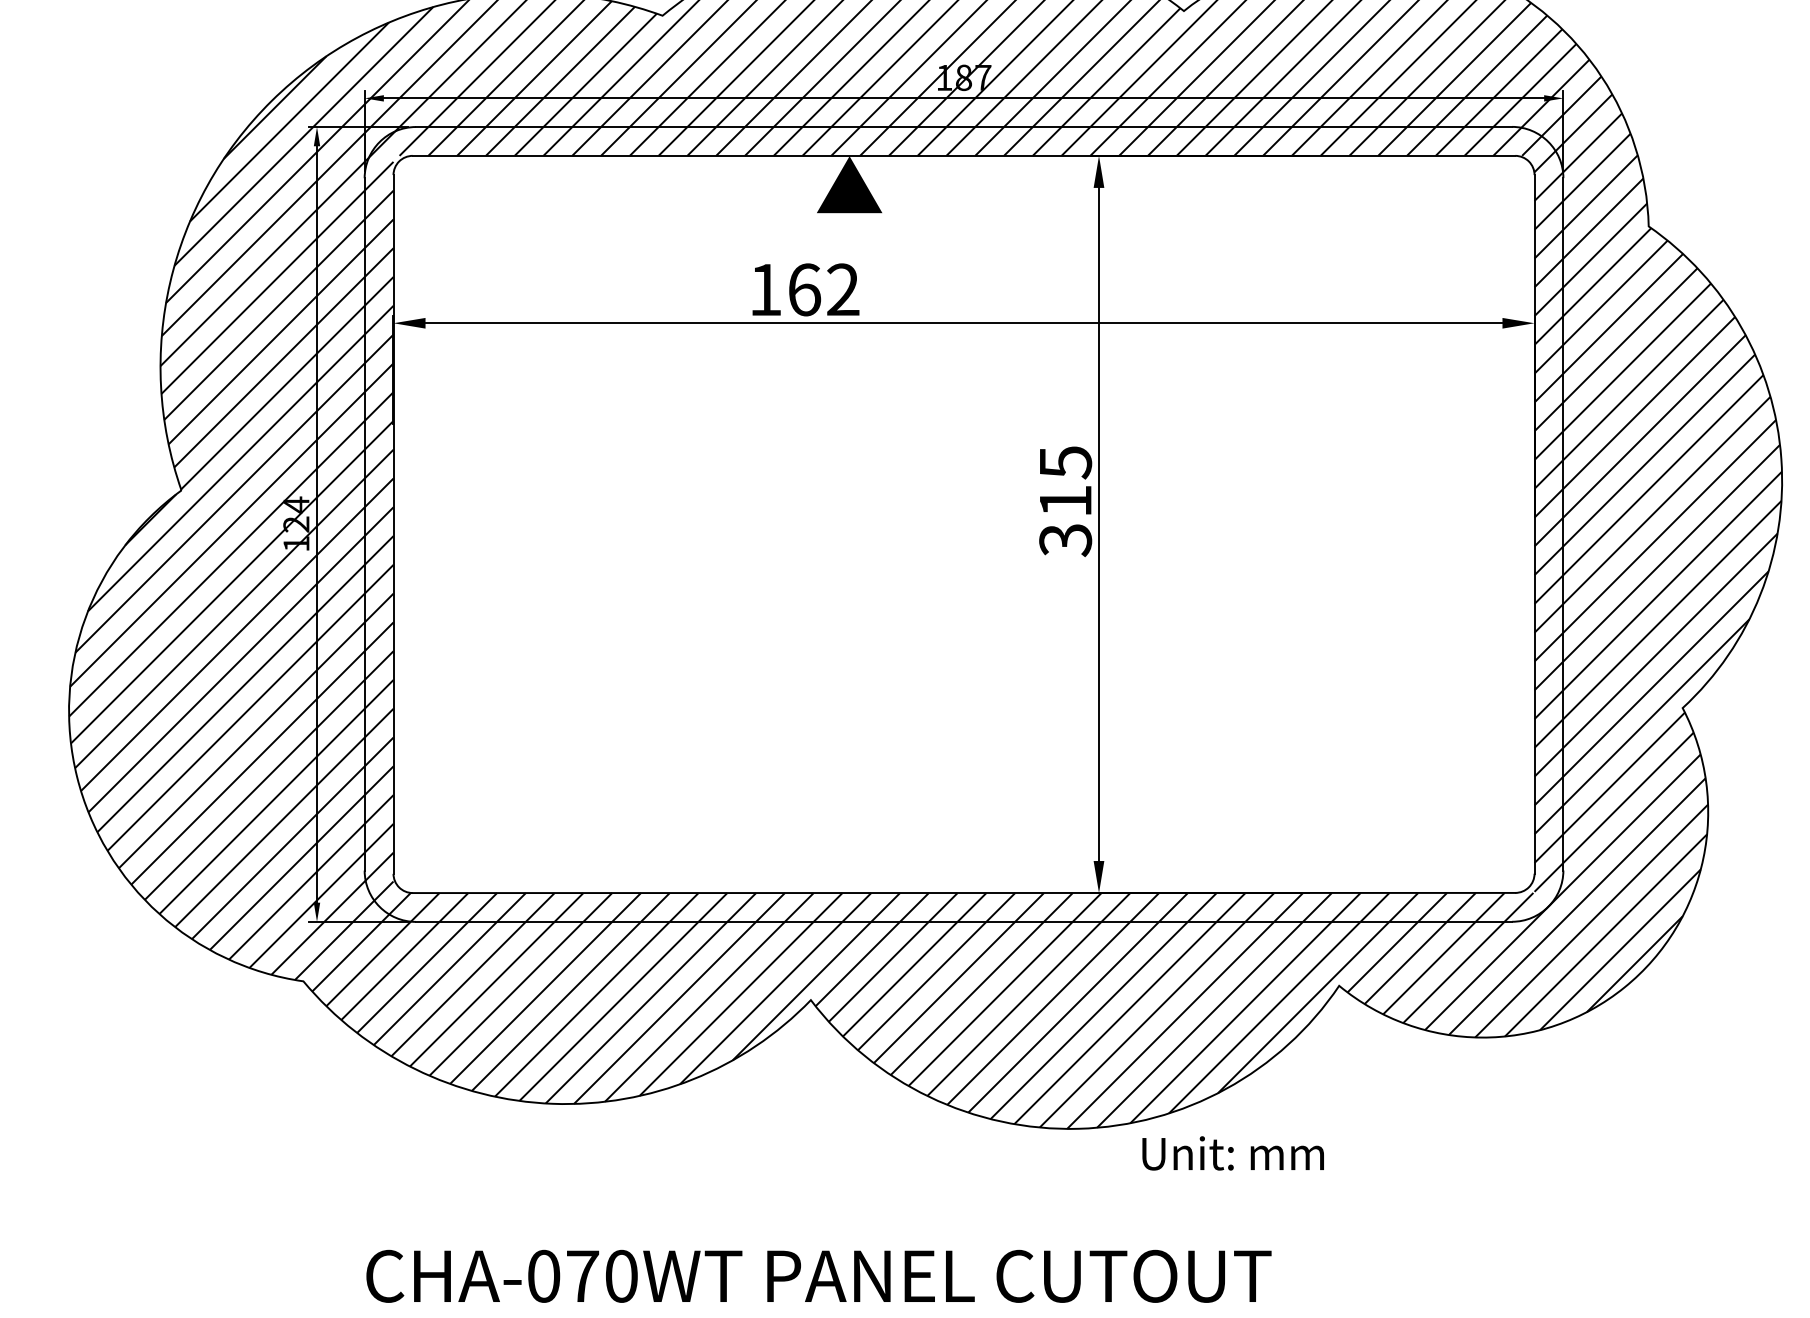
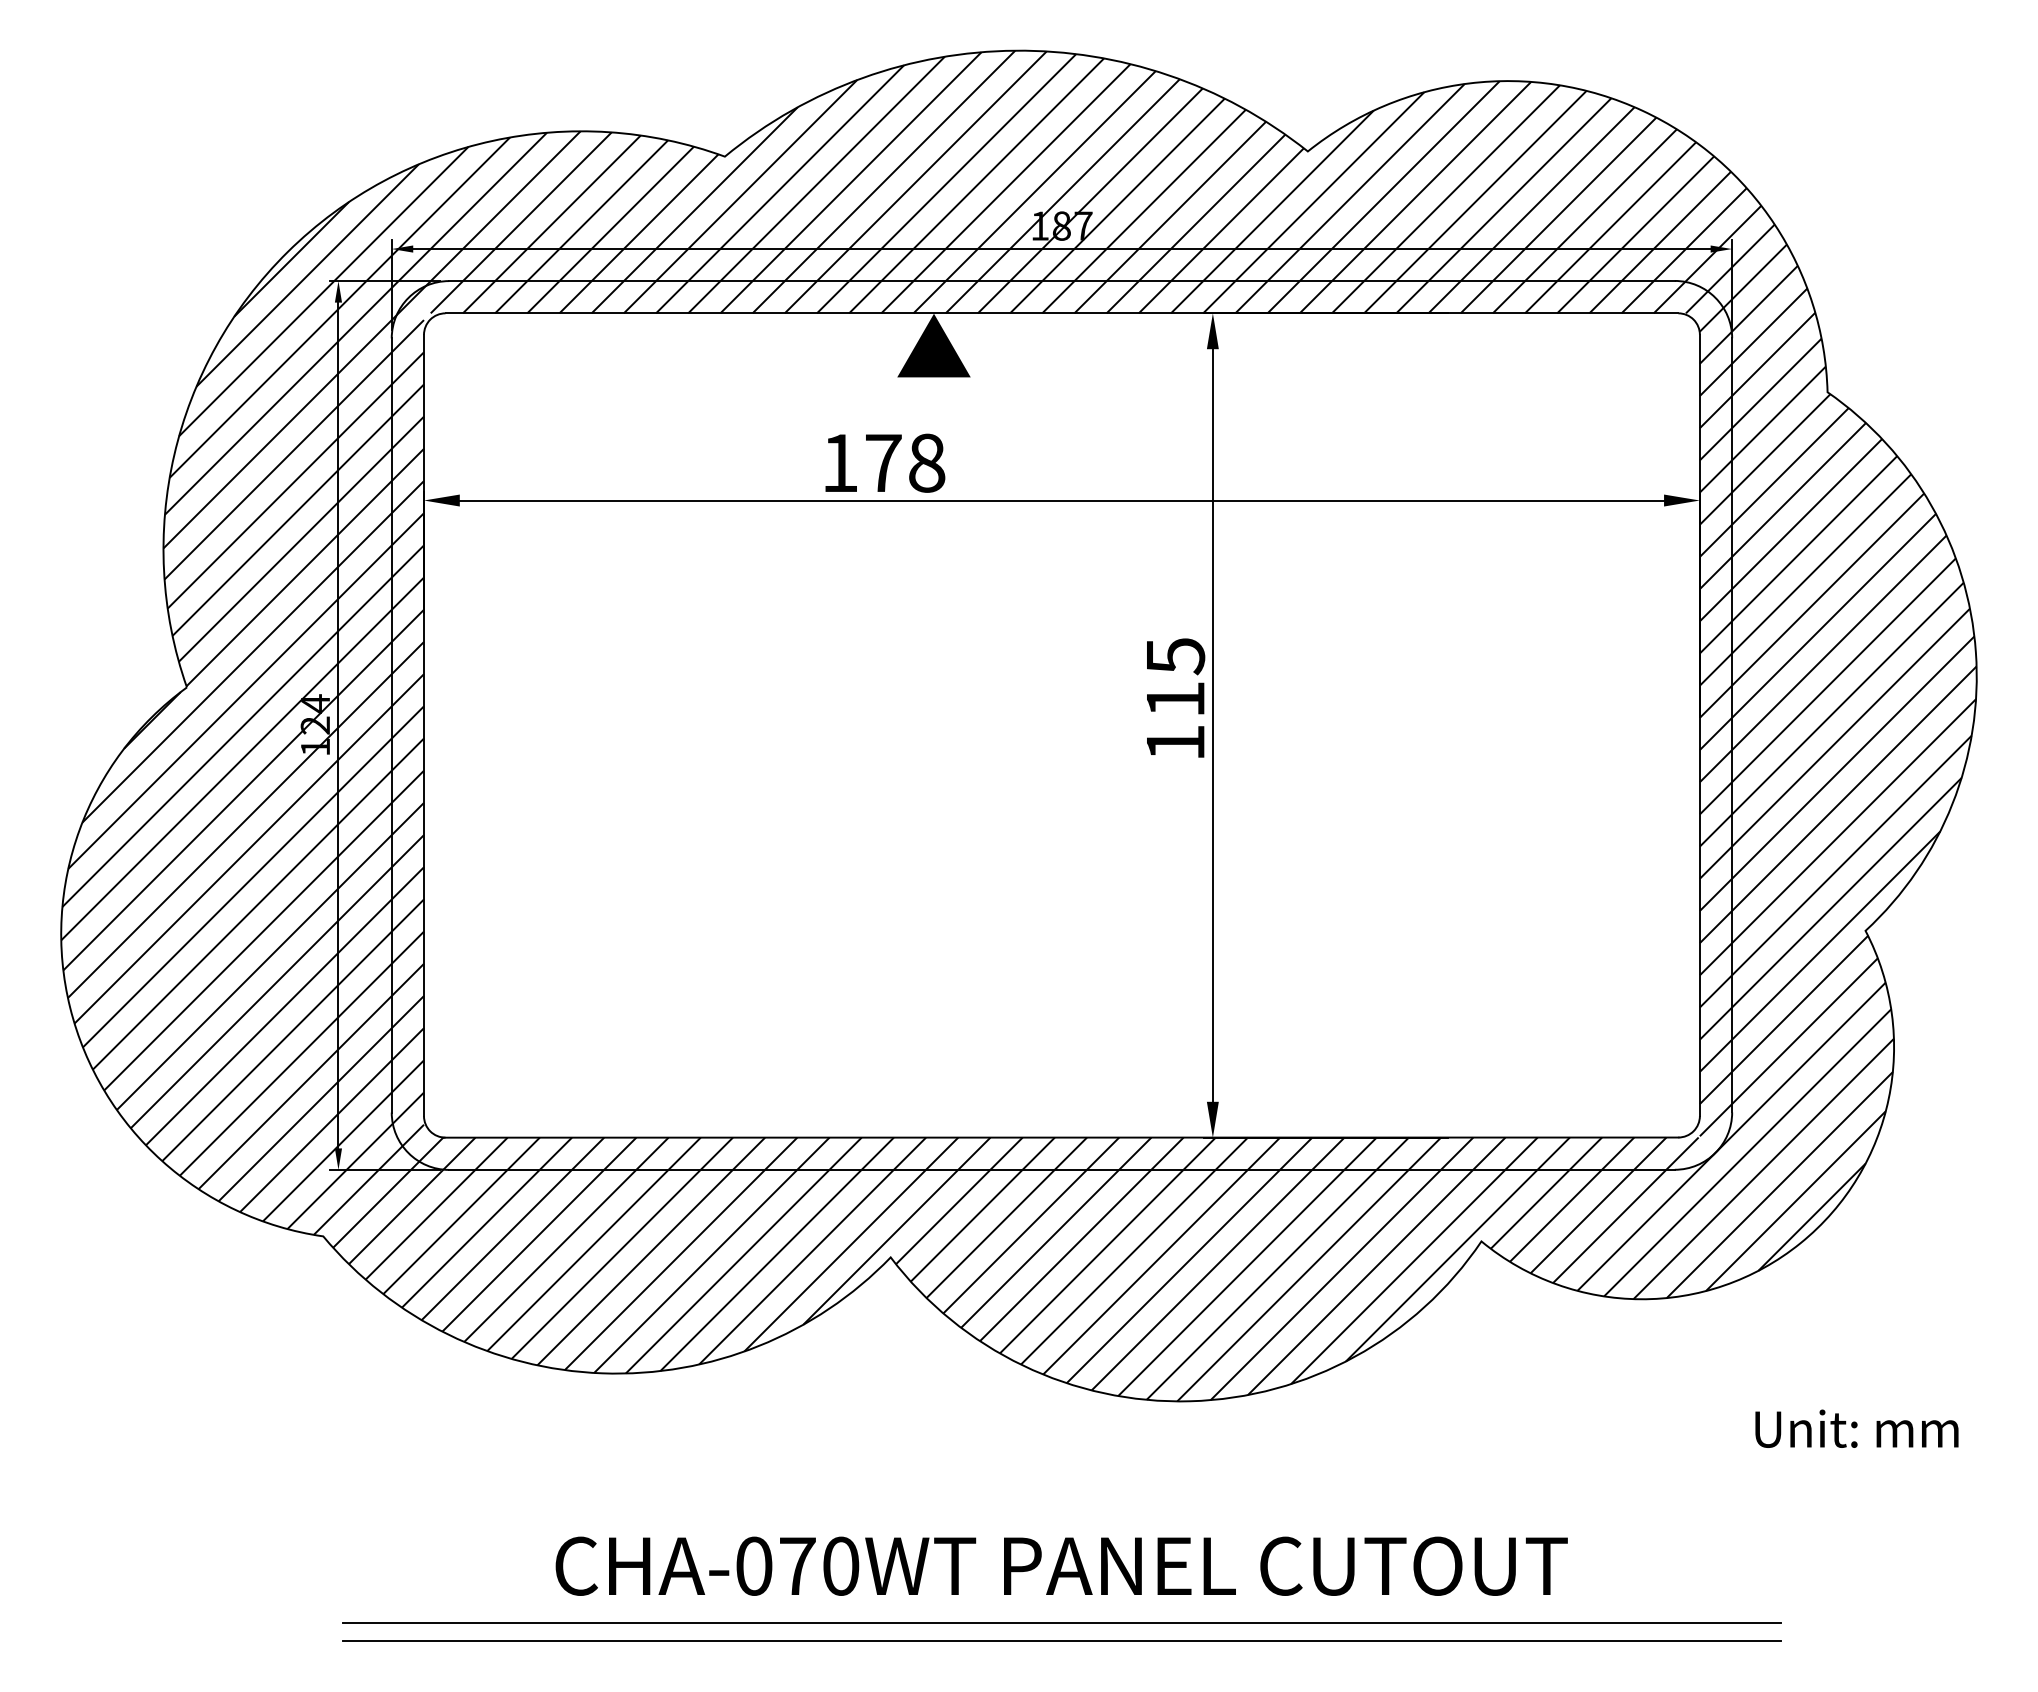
text: (824, 289) -> (905, 462), 162 -> 178
text: (1065, 540) -> (1175, 743), 315 -> 115
text: (1232, 1153) -> (1856, 1428), moved
text: (818, 1275) -> (1061, 1565), moved

